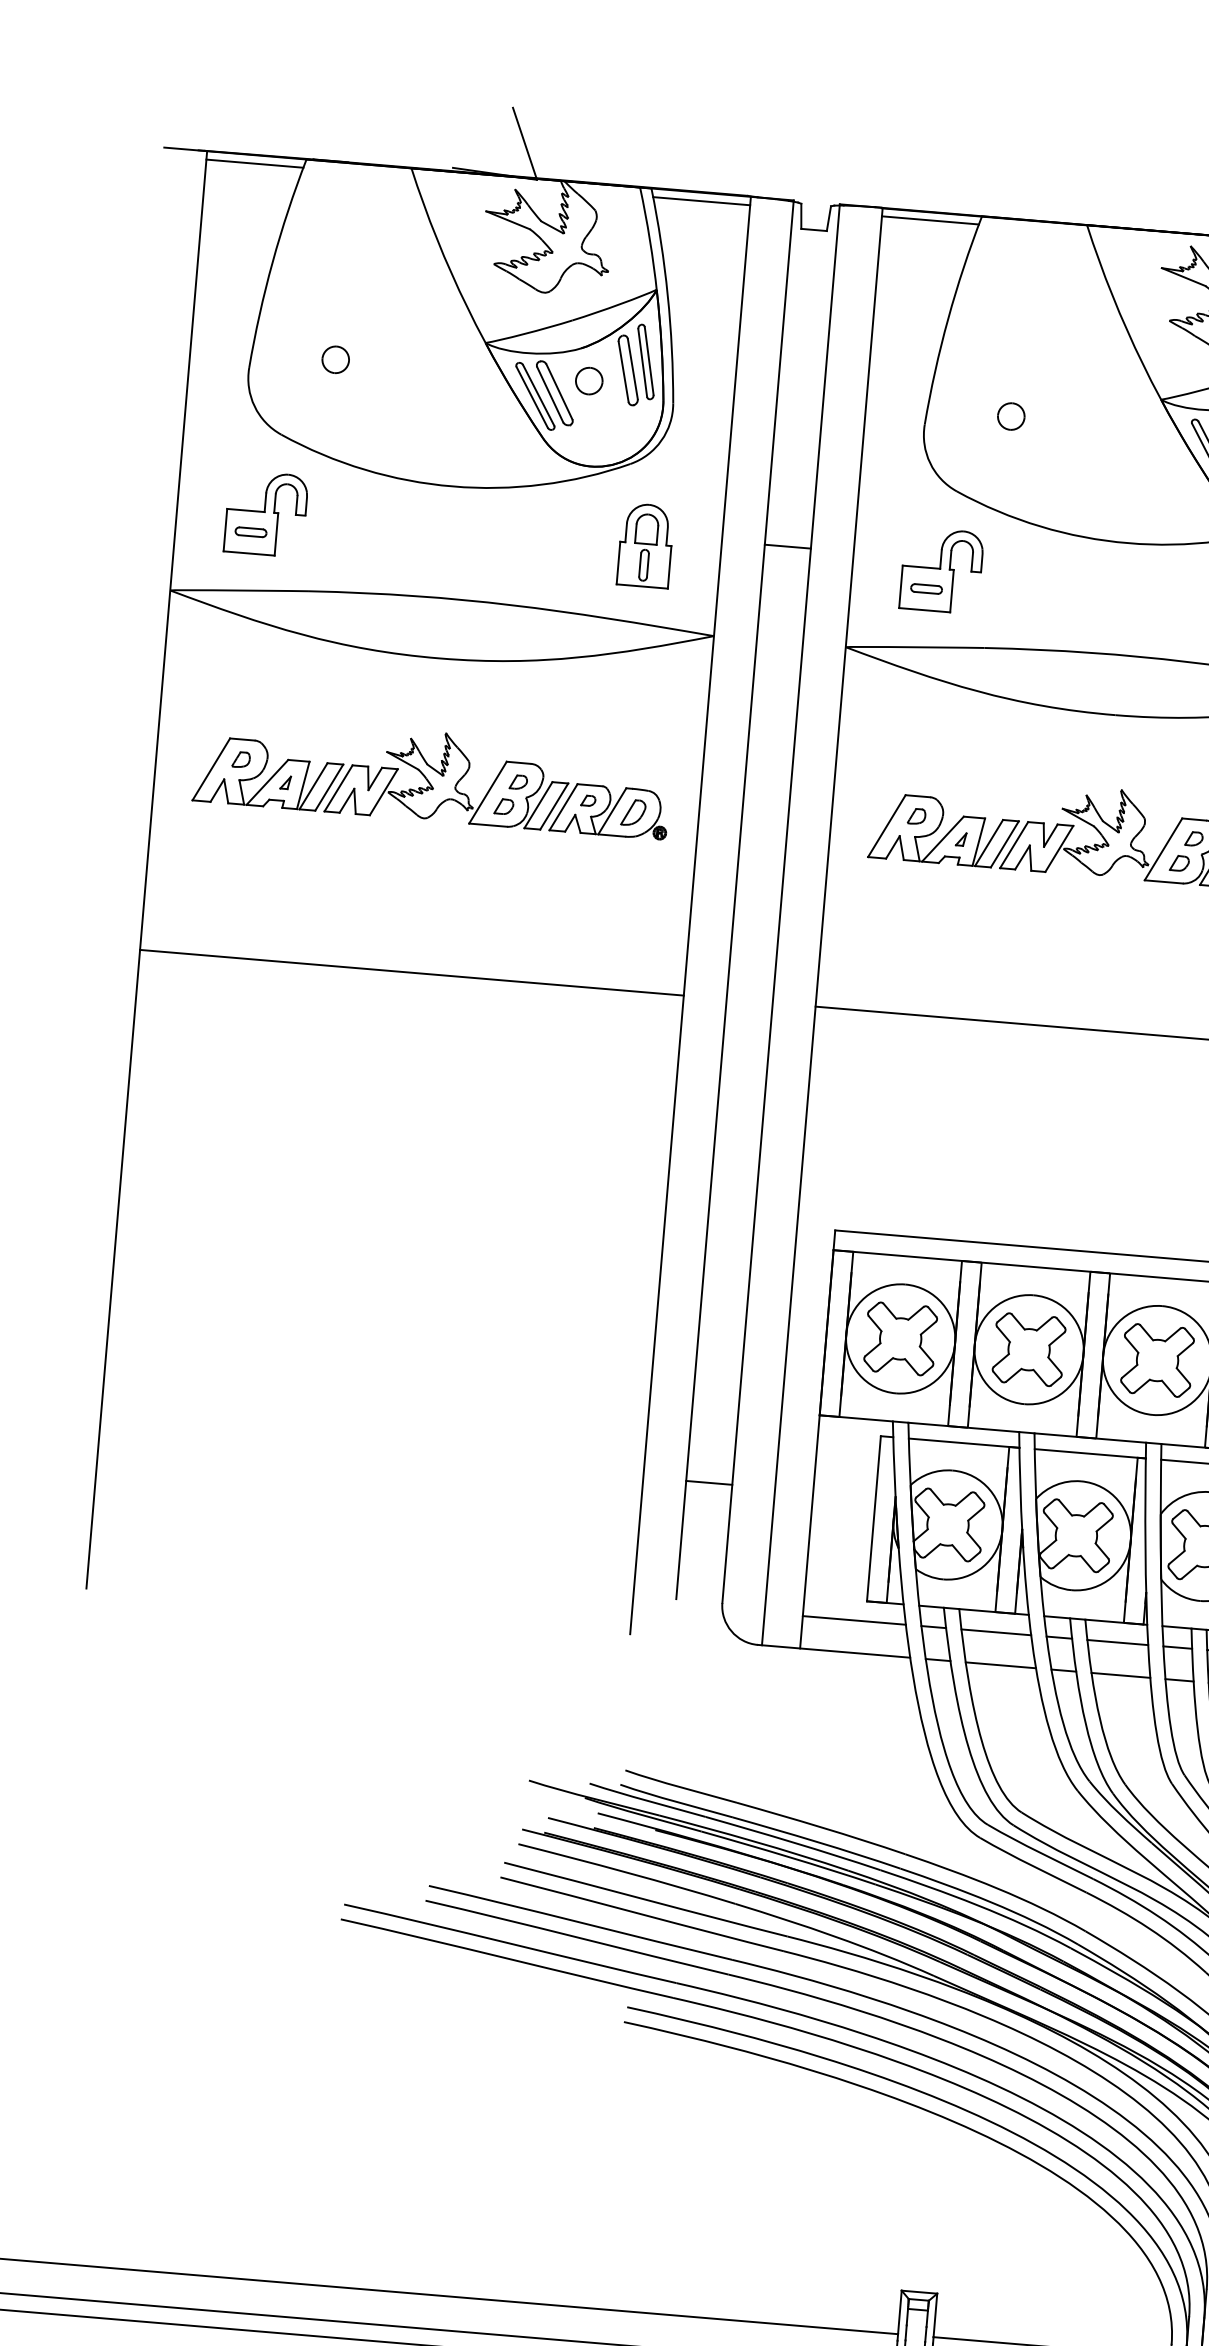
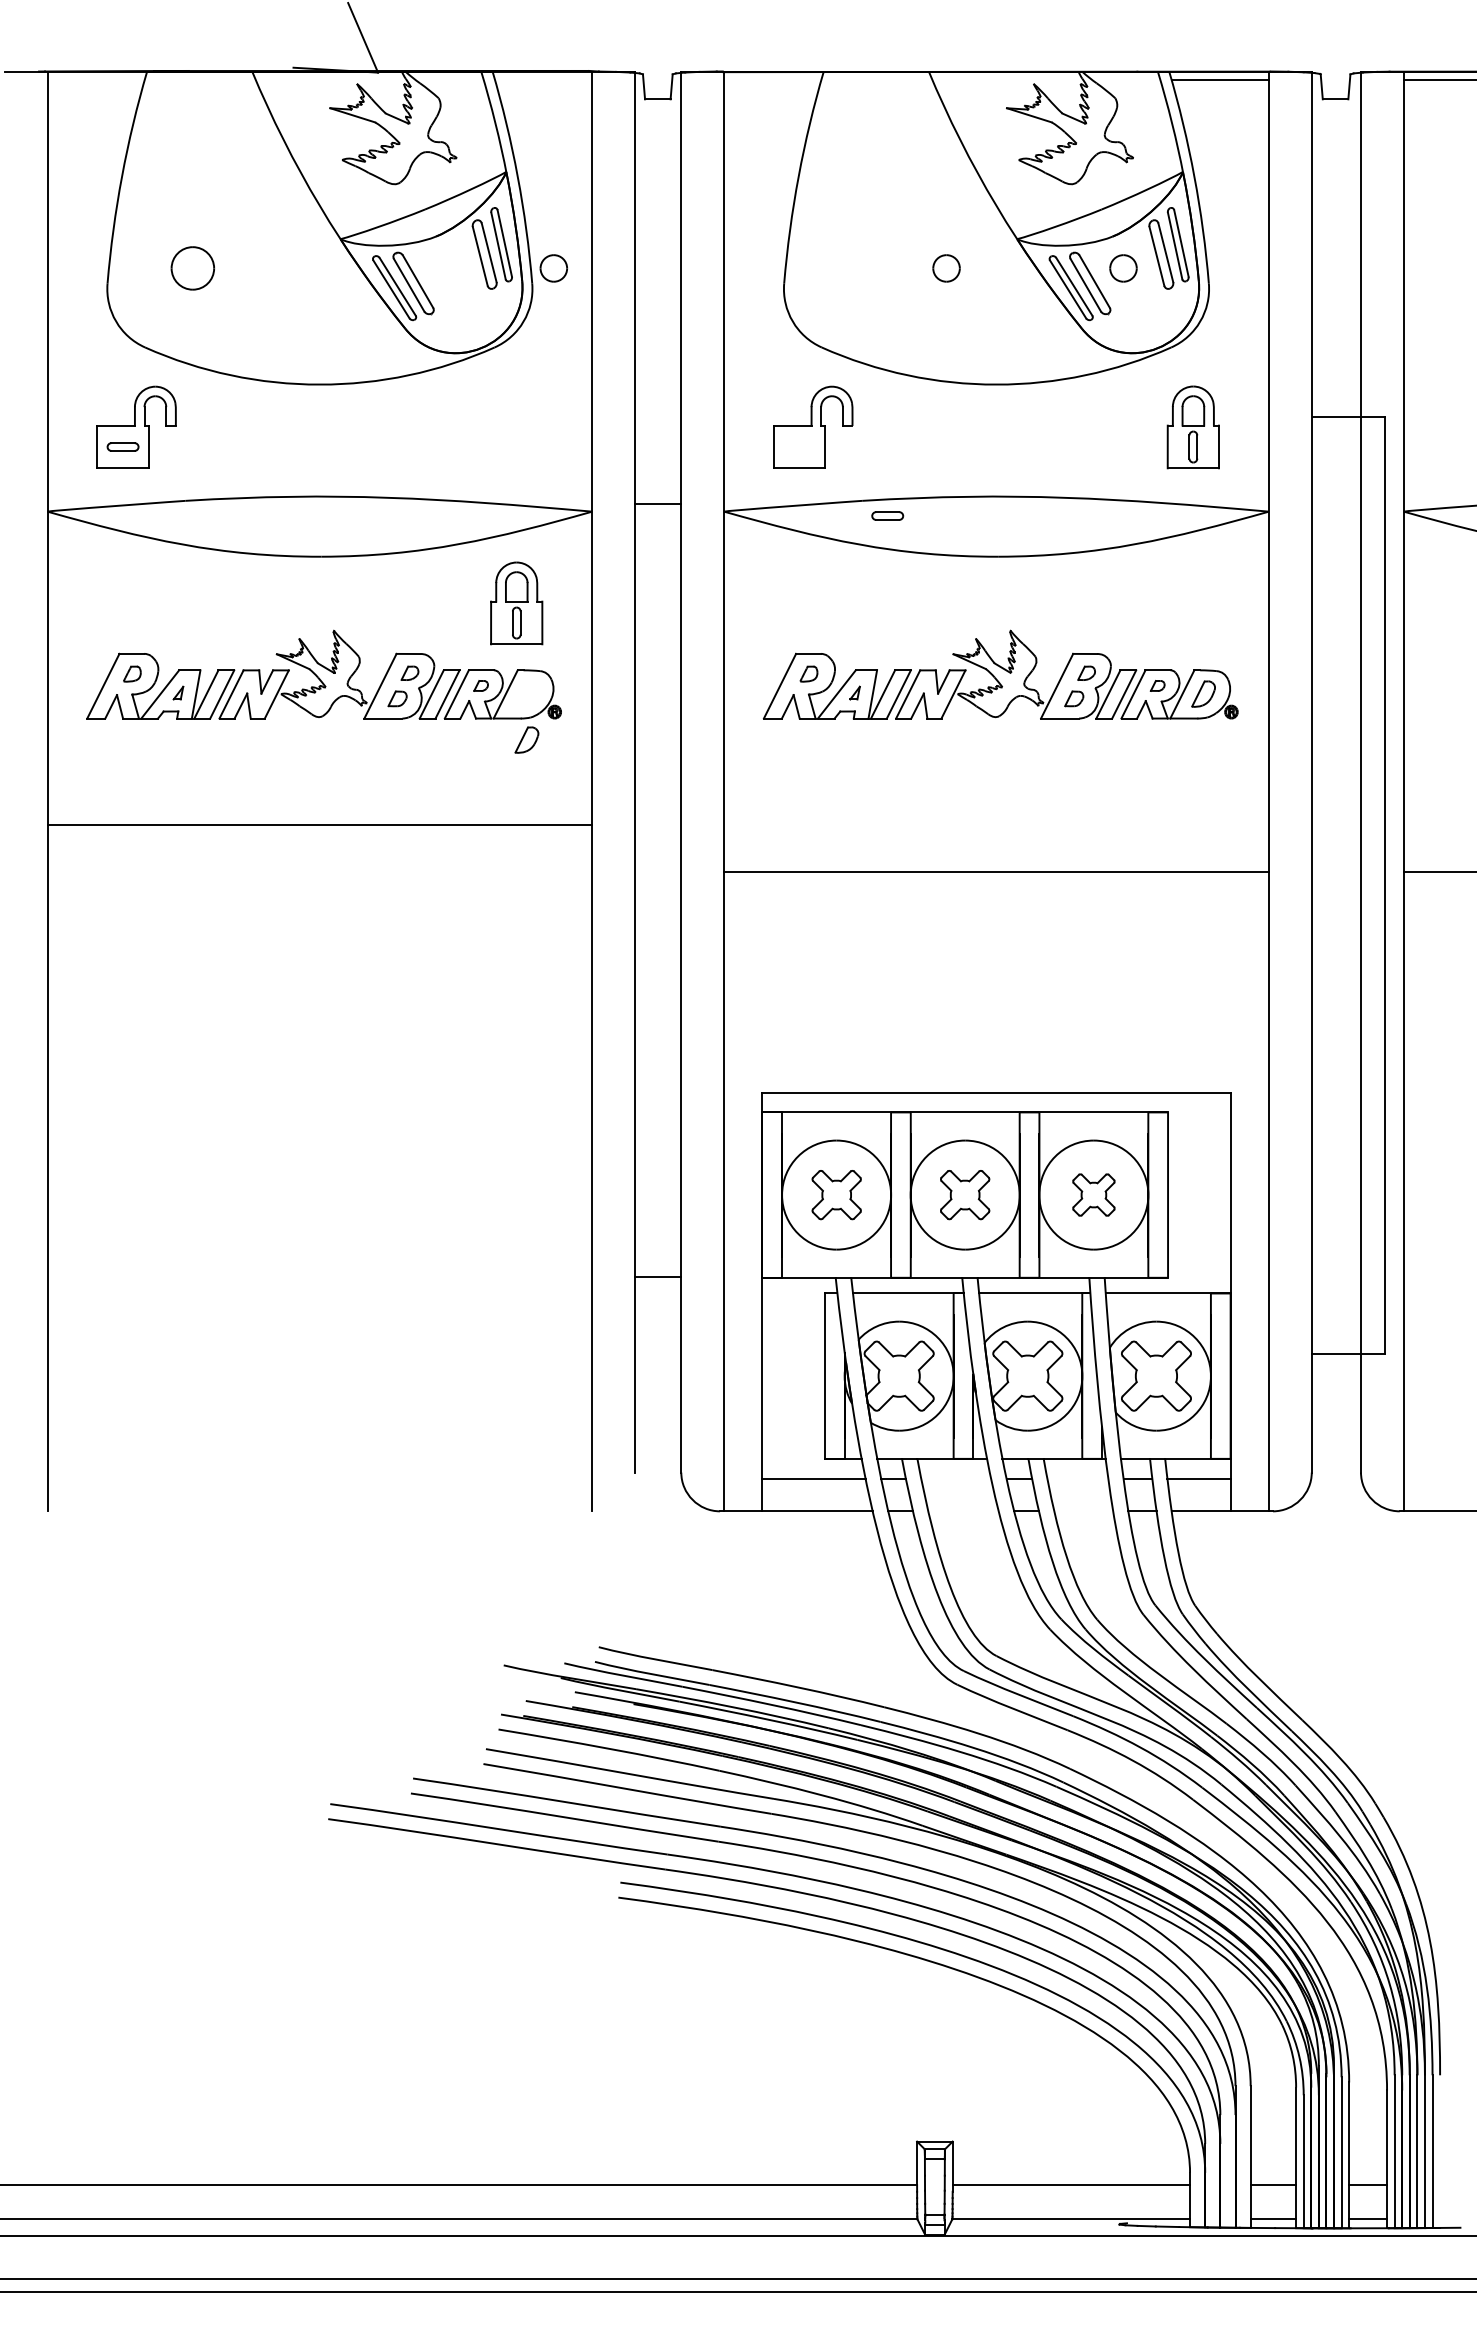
line: (254, 164) -> (95, 80), removed
line: (701, 201) -> (543, 80), removed
line: (930, 220) -> (772, 80), removed
part: (335, 359) -> (192, 268), size x1.6
part: (588, 381) -> (553, 268), moved
part: (1011, 416) -> (946, 268), moved
part: (645, 545) -> (516, 603), moved
line: (788, 546) -> (658, 503), moved
part: (926, 588) -> (887, 515), moved
part: (633, 812) -> (526, 739), moved
line: (411, 972) -> (319, 824), moved
part: (900, 1338) -> (836, 1194), size x0.7
part: (1028, 1349) -> (964, 1194), size x0.7
part: (1157, 1359) -> (1093, 1194), size x0.6
line: (709, 1483) -> (658, 1277), moved
line: (996, 1631) -> (956, 1478), removed
line: (1117, 1642) -> (1077, 1478), removed
line: (1000, 1665) -> (963, 1511), removed
line: (1120, 1675) -> (1083, 1511), removed

